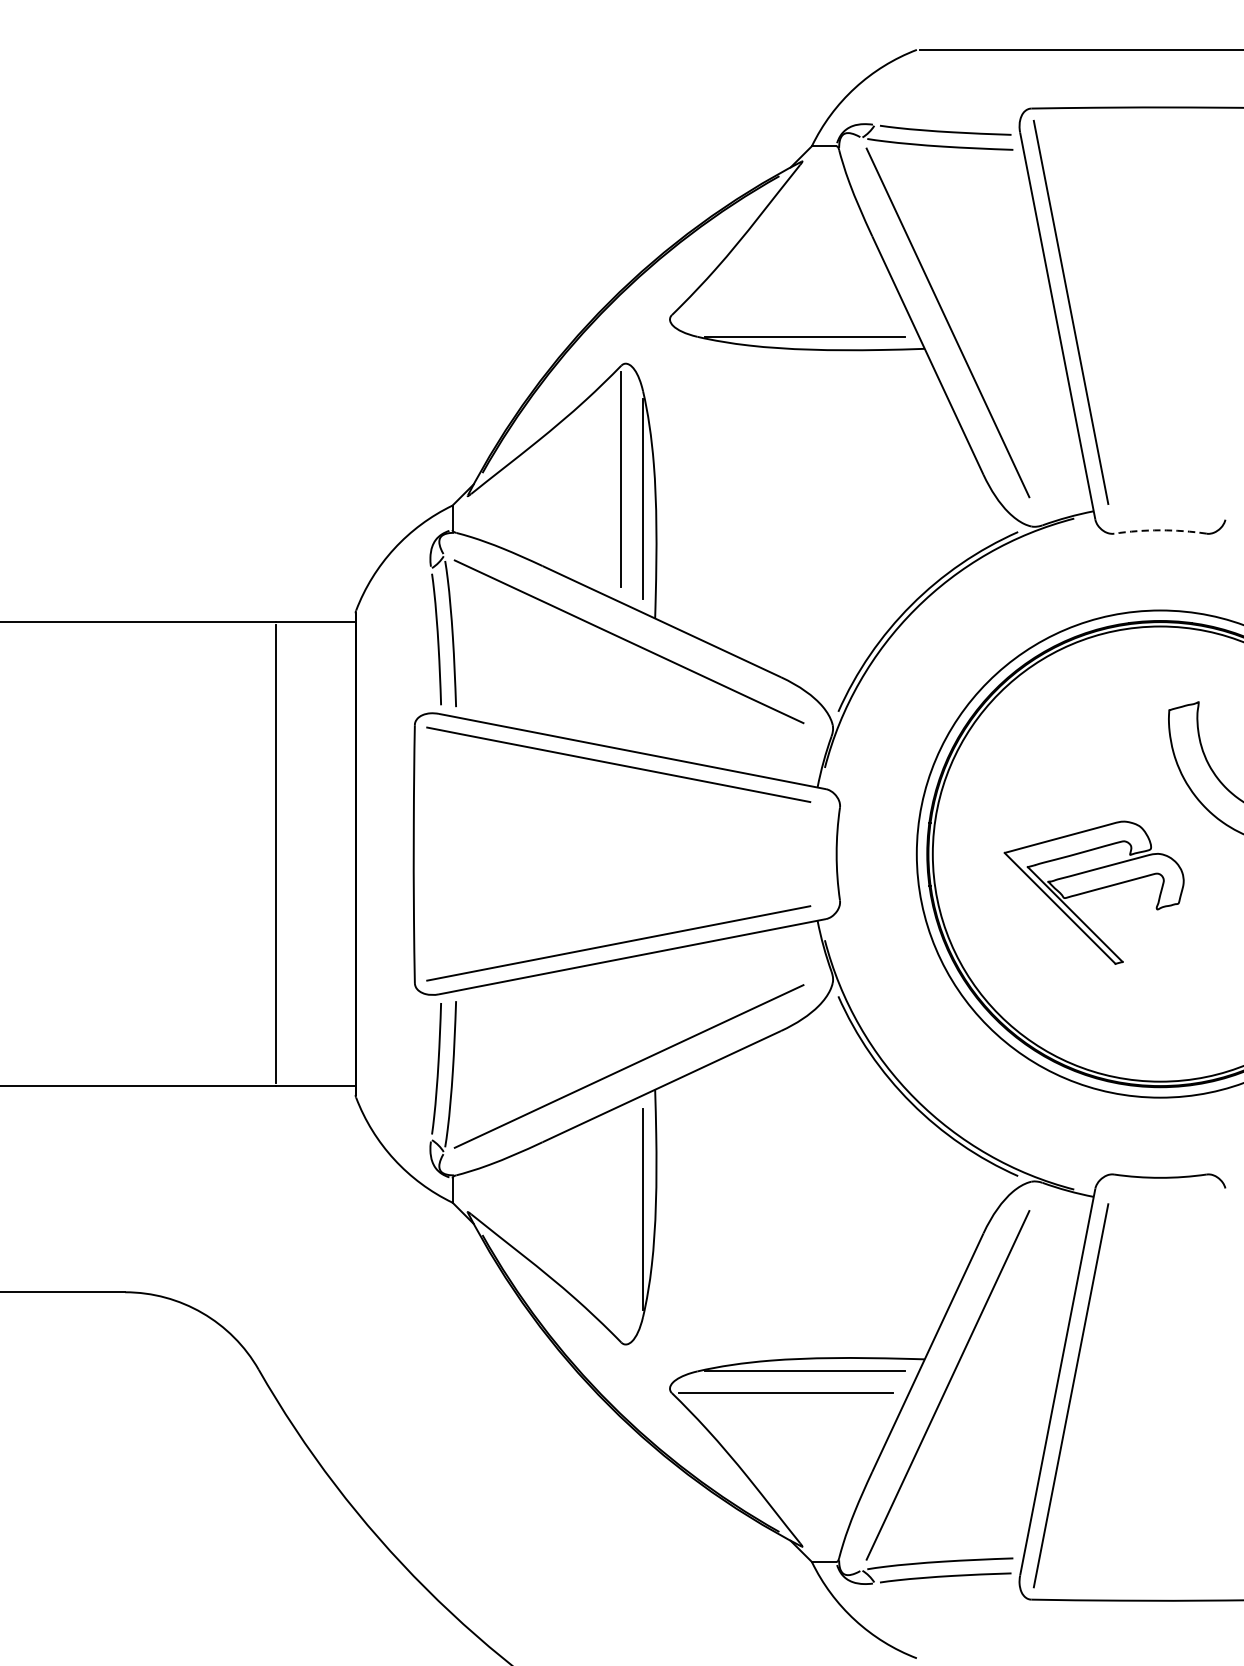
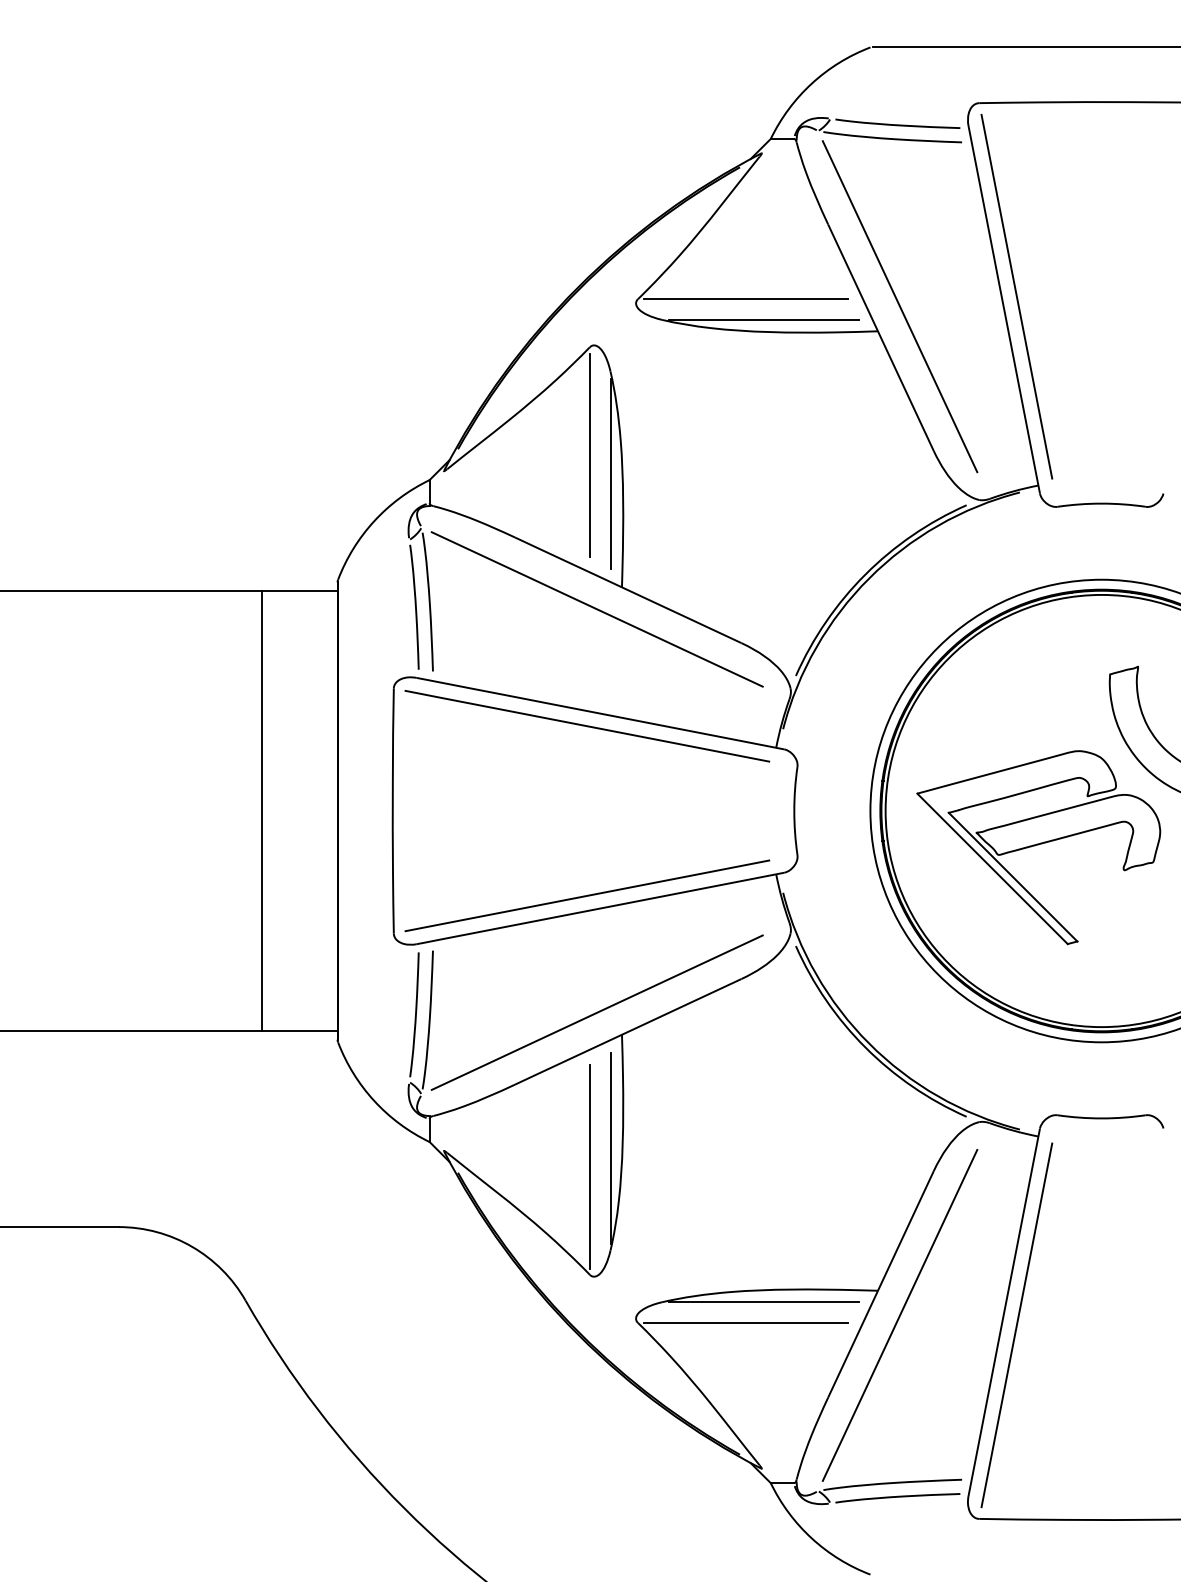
line: (785, 315) -> (745, 299), added
arc: (1160, 530) -> (1101, 503), dashed -> solid
part: (1093, 892) -> (1038, 847), size x1.43
line: (620, 1228) -> (589, 1166), added

